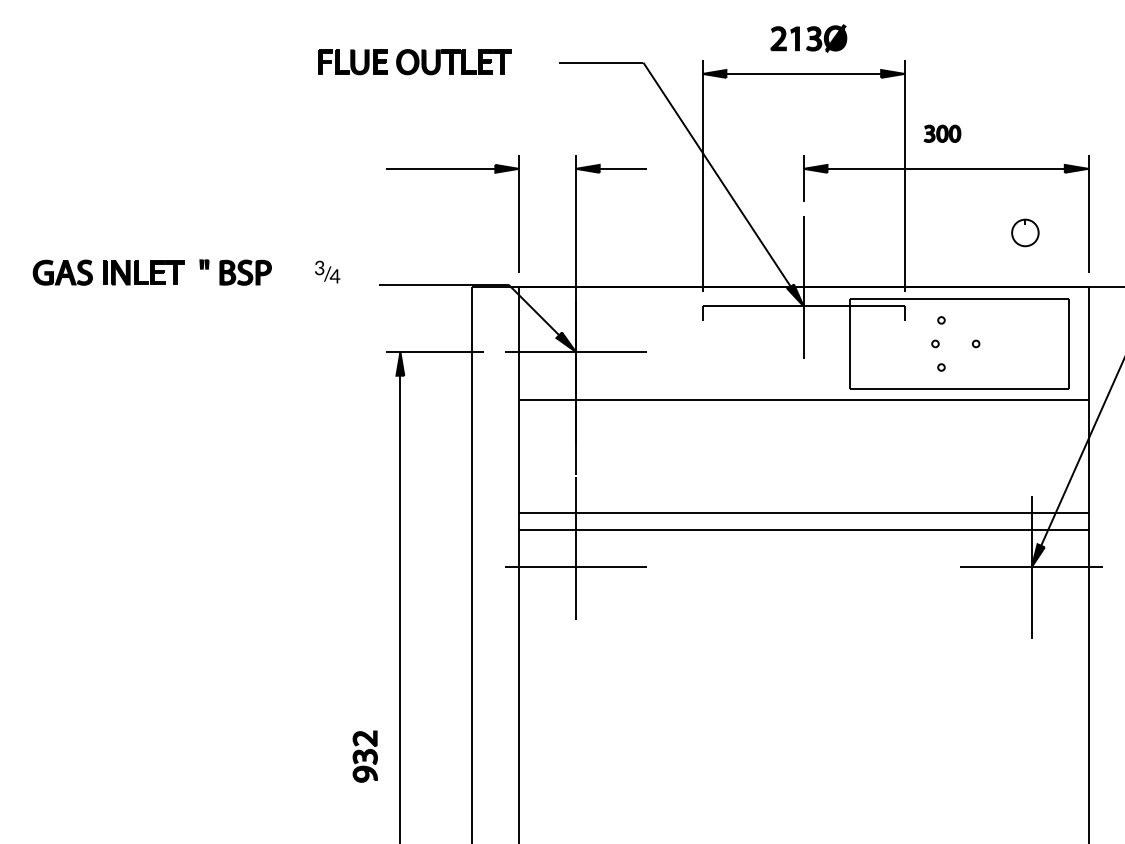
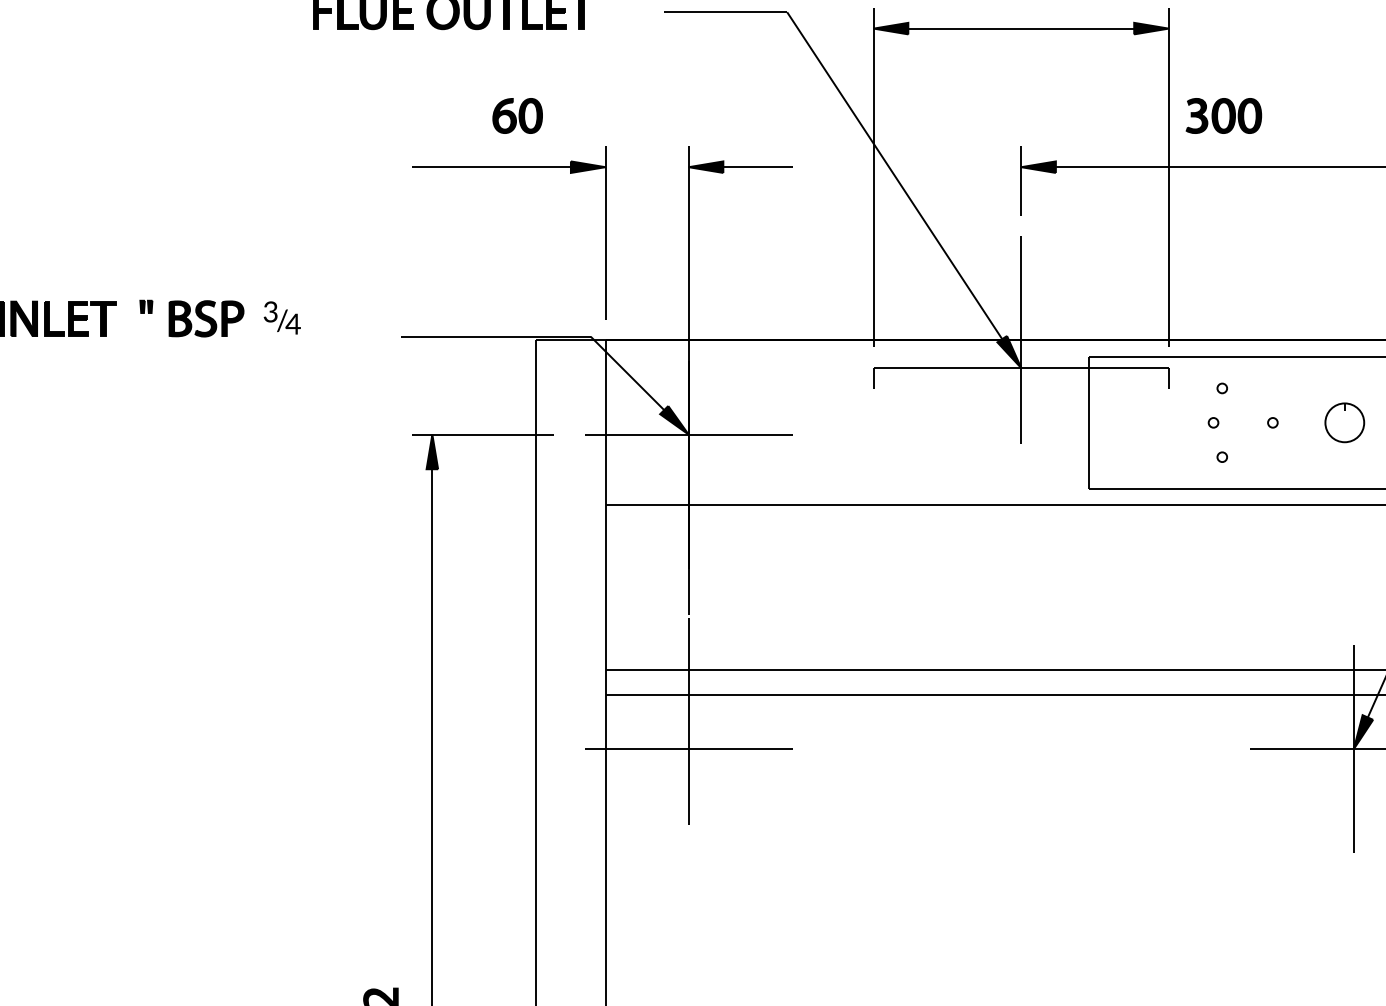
part: (458, 133) -> (517, 115), added
part: (942, 133) -> (1223, 115), size x1.43
part: (1025, 232) -> (1344, 422), moved
text: (327, 271) -> (282, 317), moved

